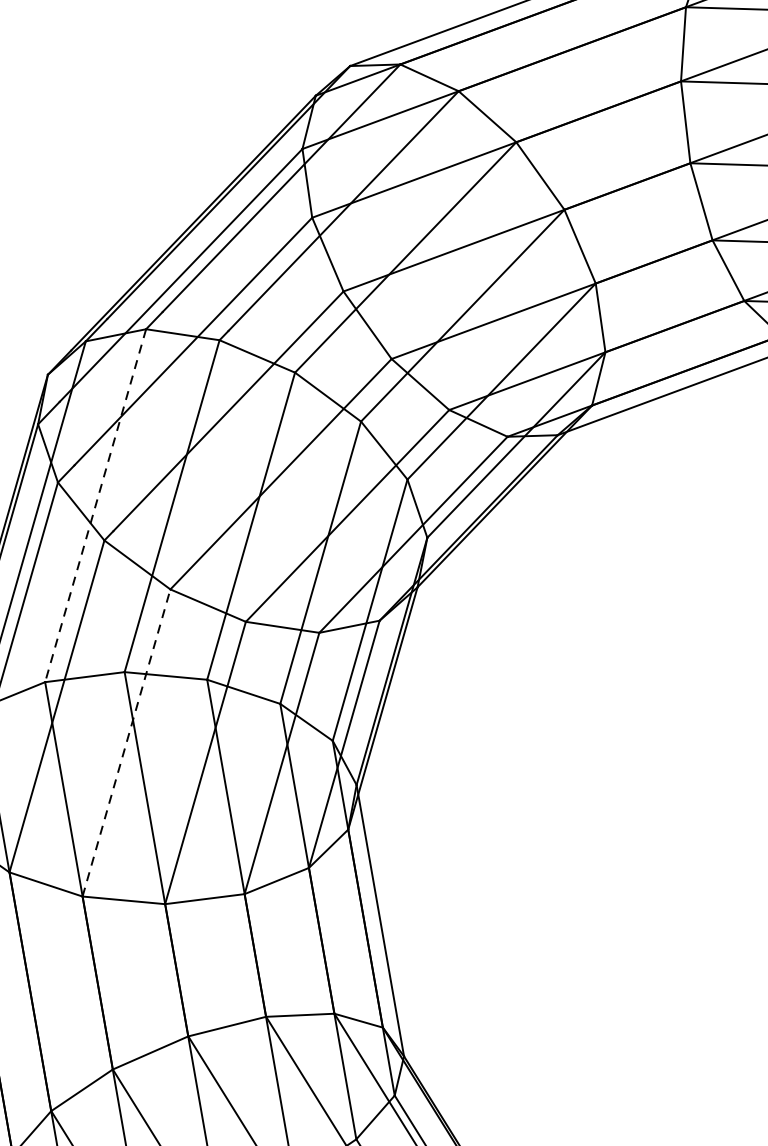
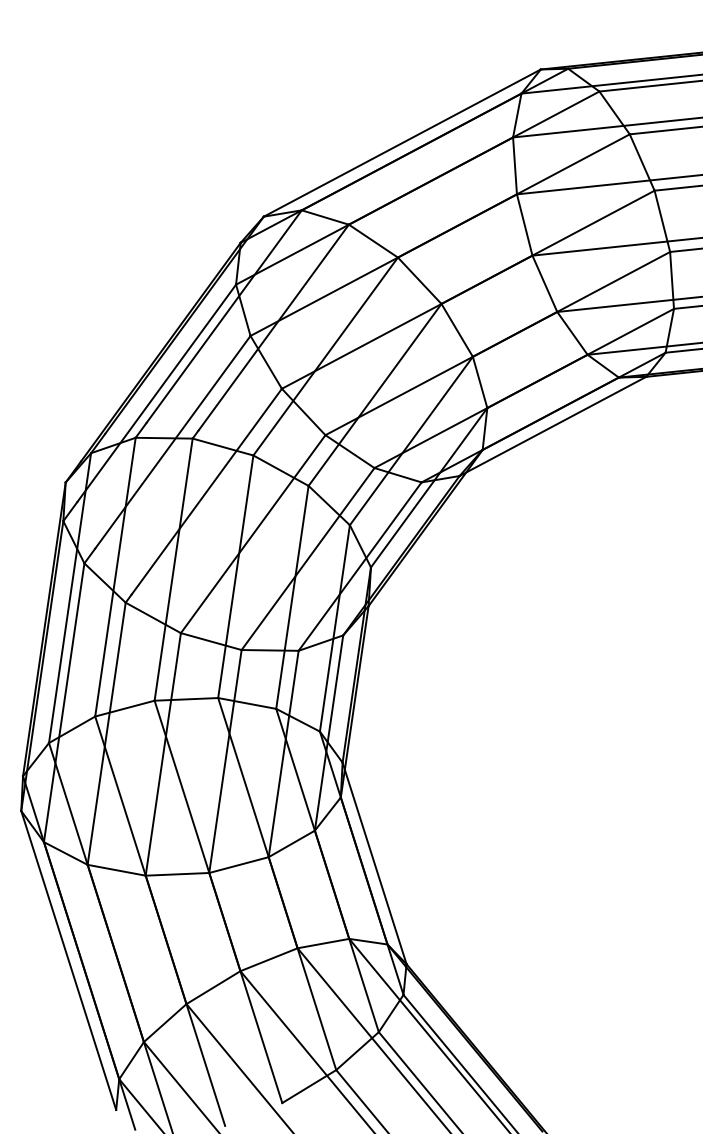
line: (95, 506) -> (115, 577), dashed -> solid
line: (126, 743) -> (163, 754), dashed -> solid

